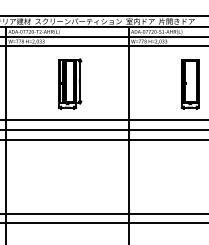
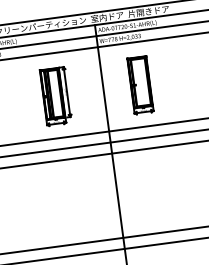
part: (70, 83) -> (56, 95), moved
part: (189, 84) -> (139, 85), moved

